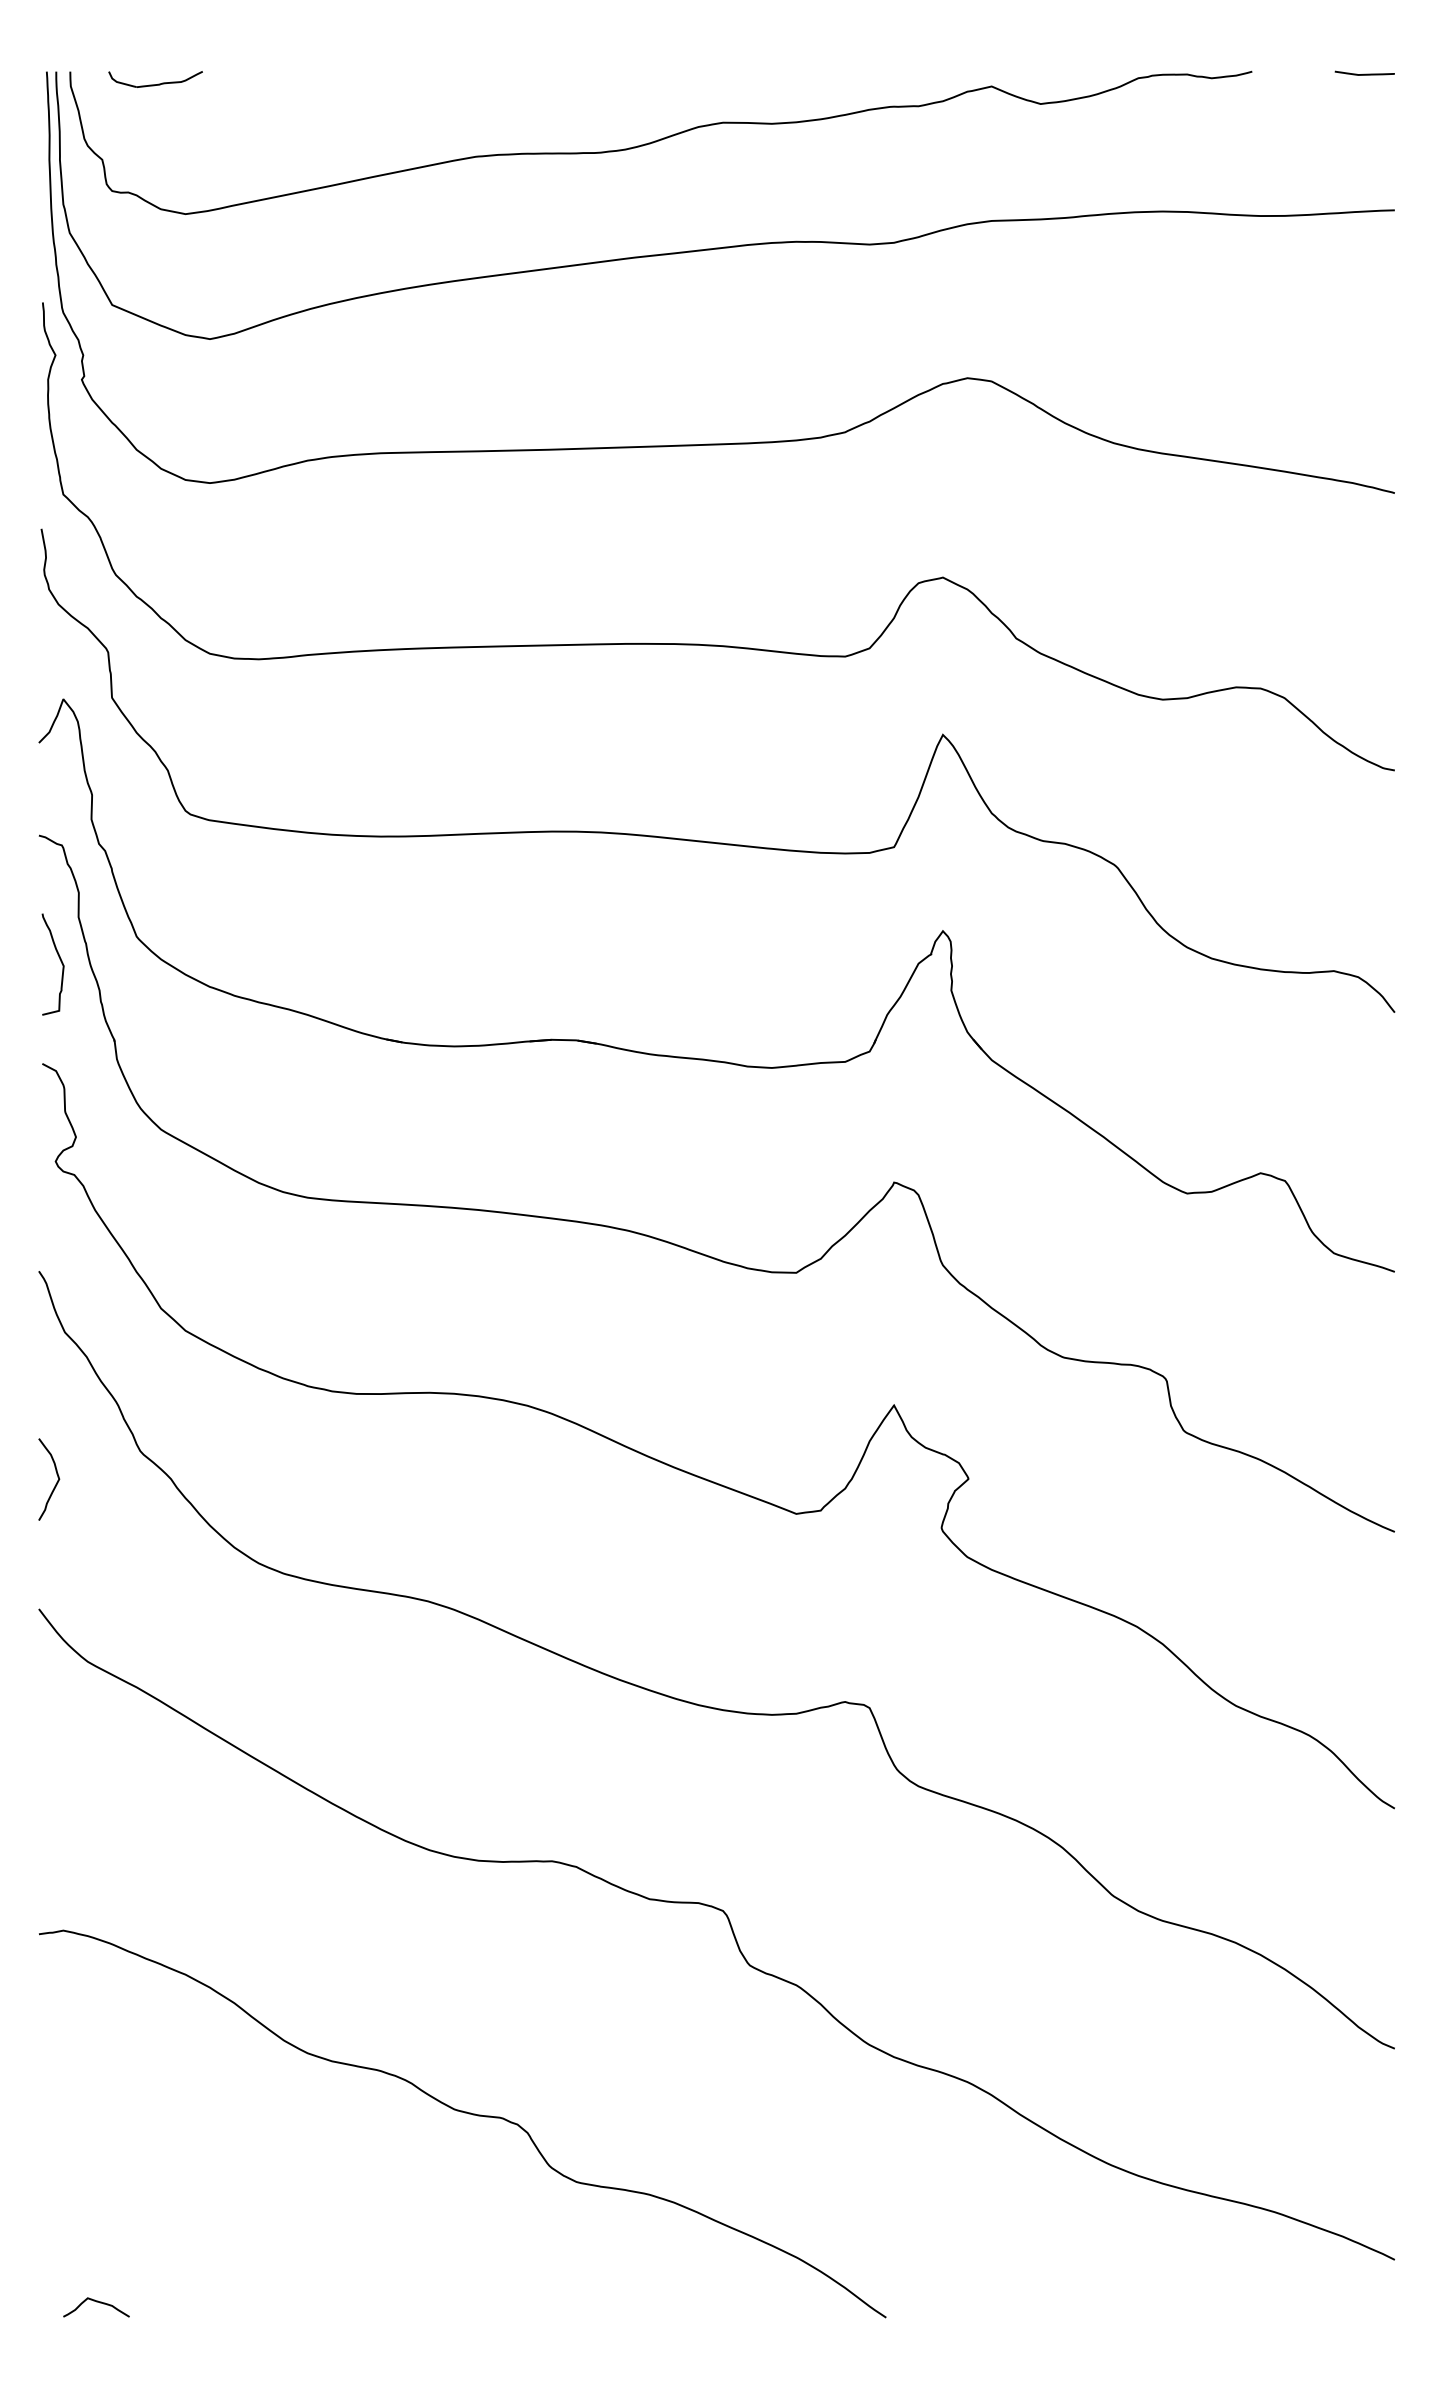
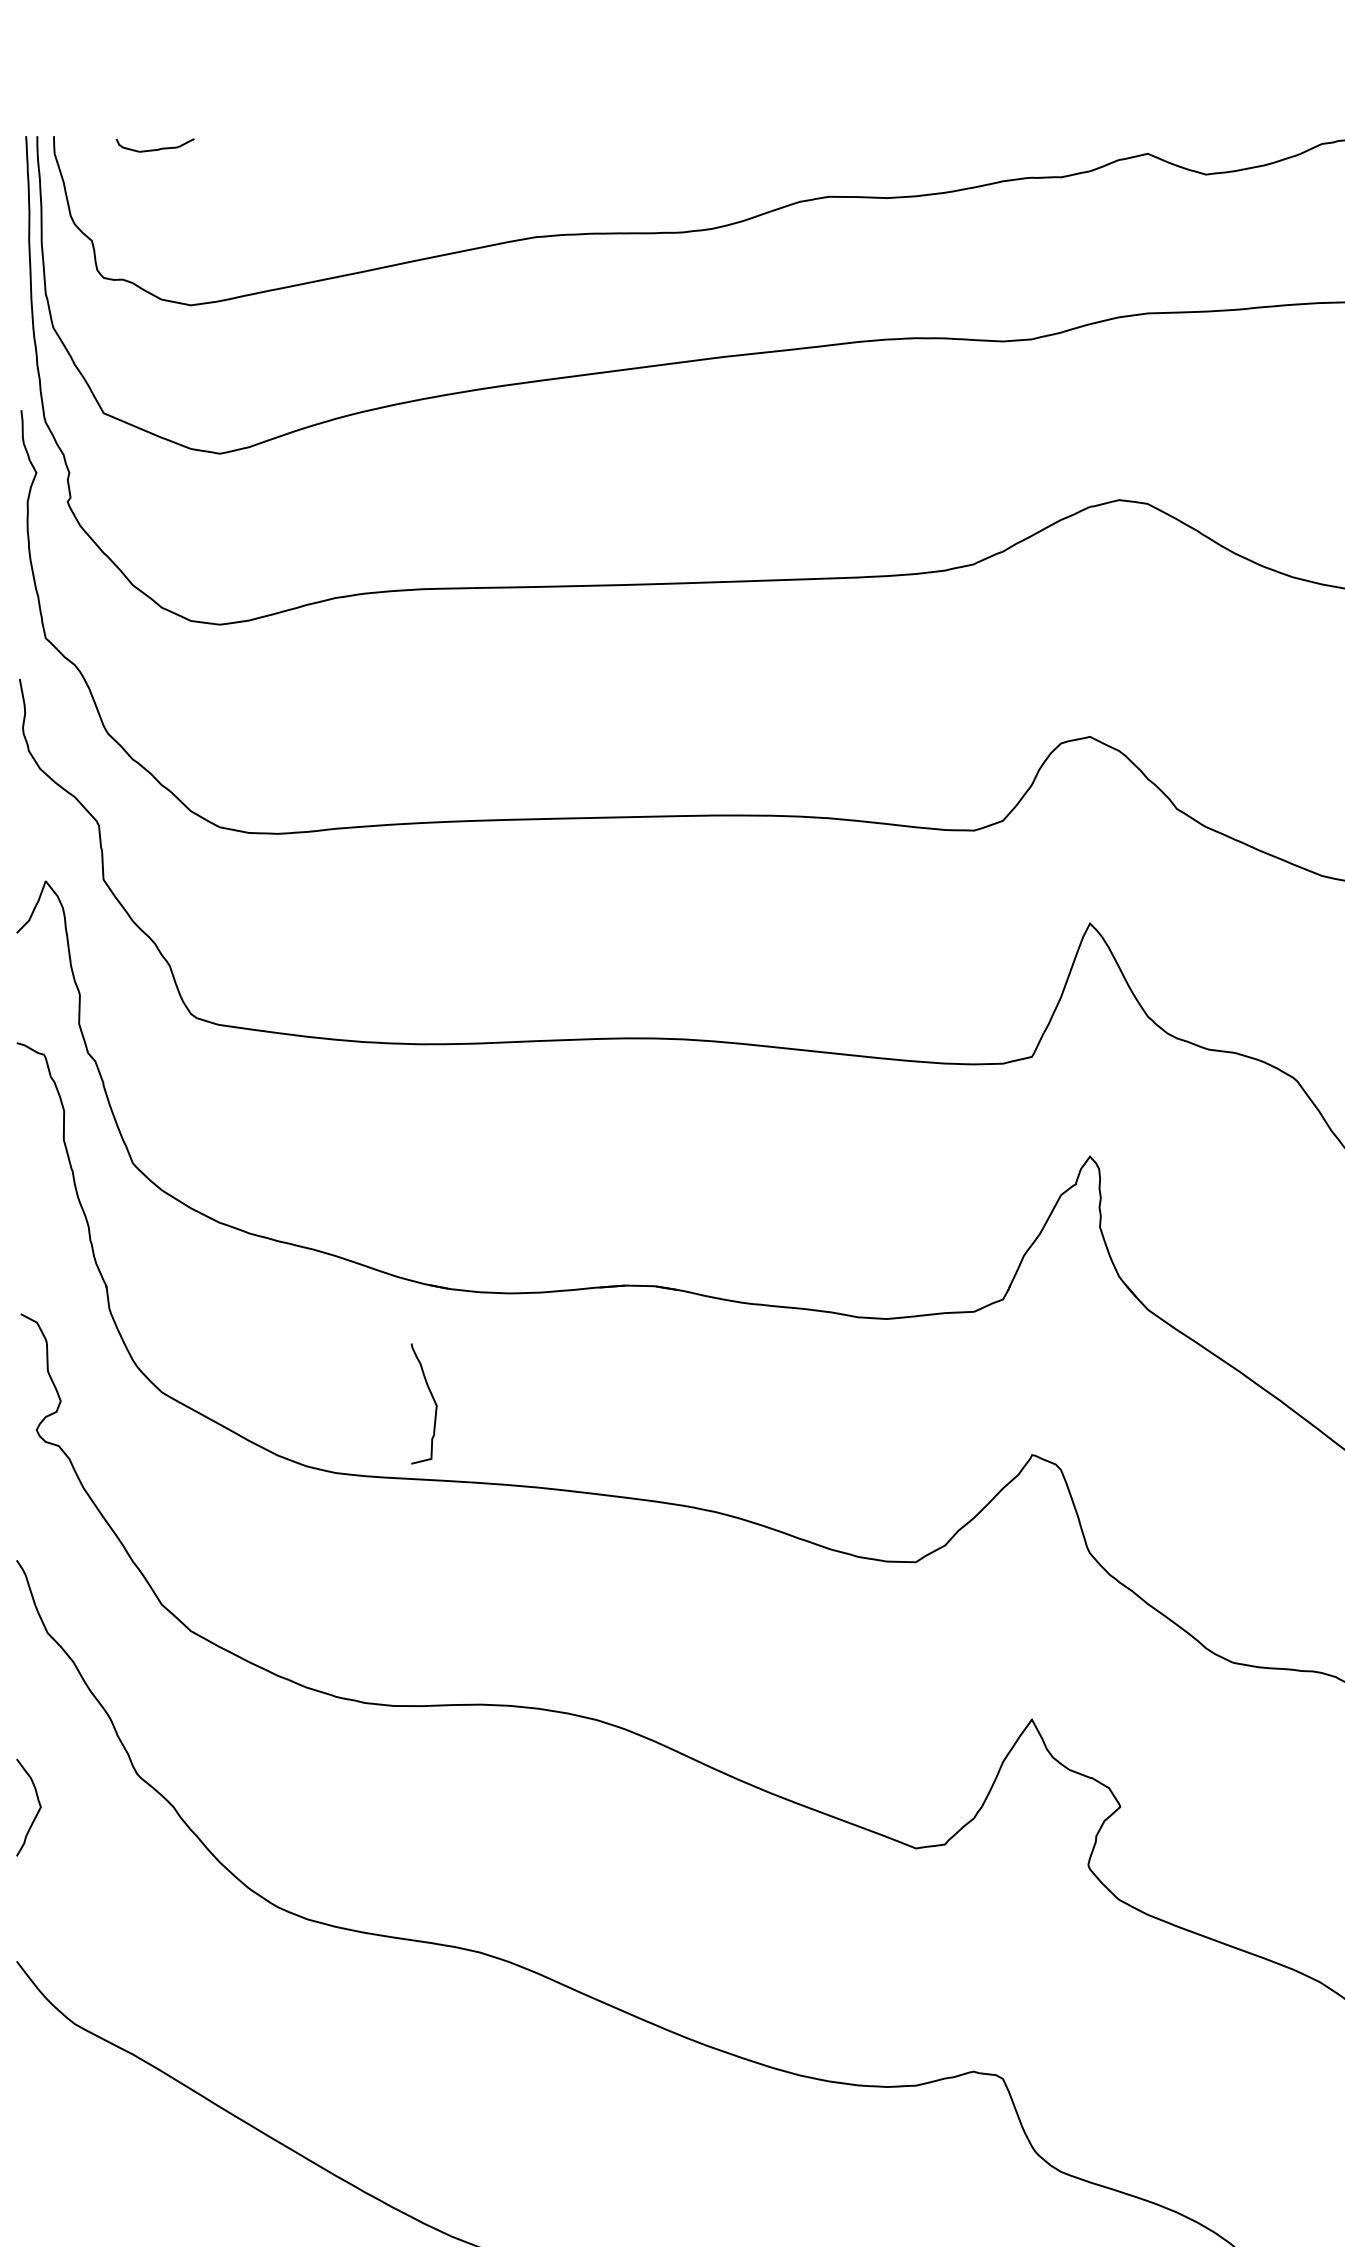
part: (155, 79) -> (155, 145), size x0.7
curve: (60, 961) -> (432, 1400), moved

